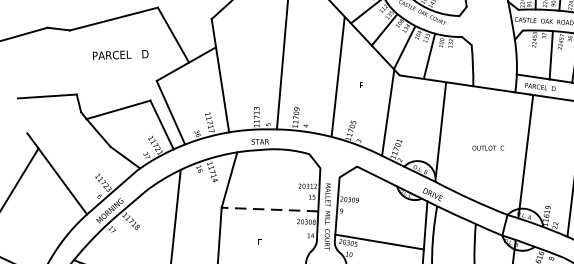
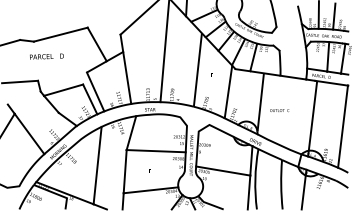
text: (120, 54) -> (46, 56), moved
text: (487, 147) -> (279, 110), moved
line: (270, 210) -> (156, 151), dashed -> solid

